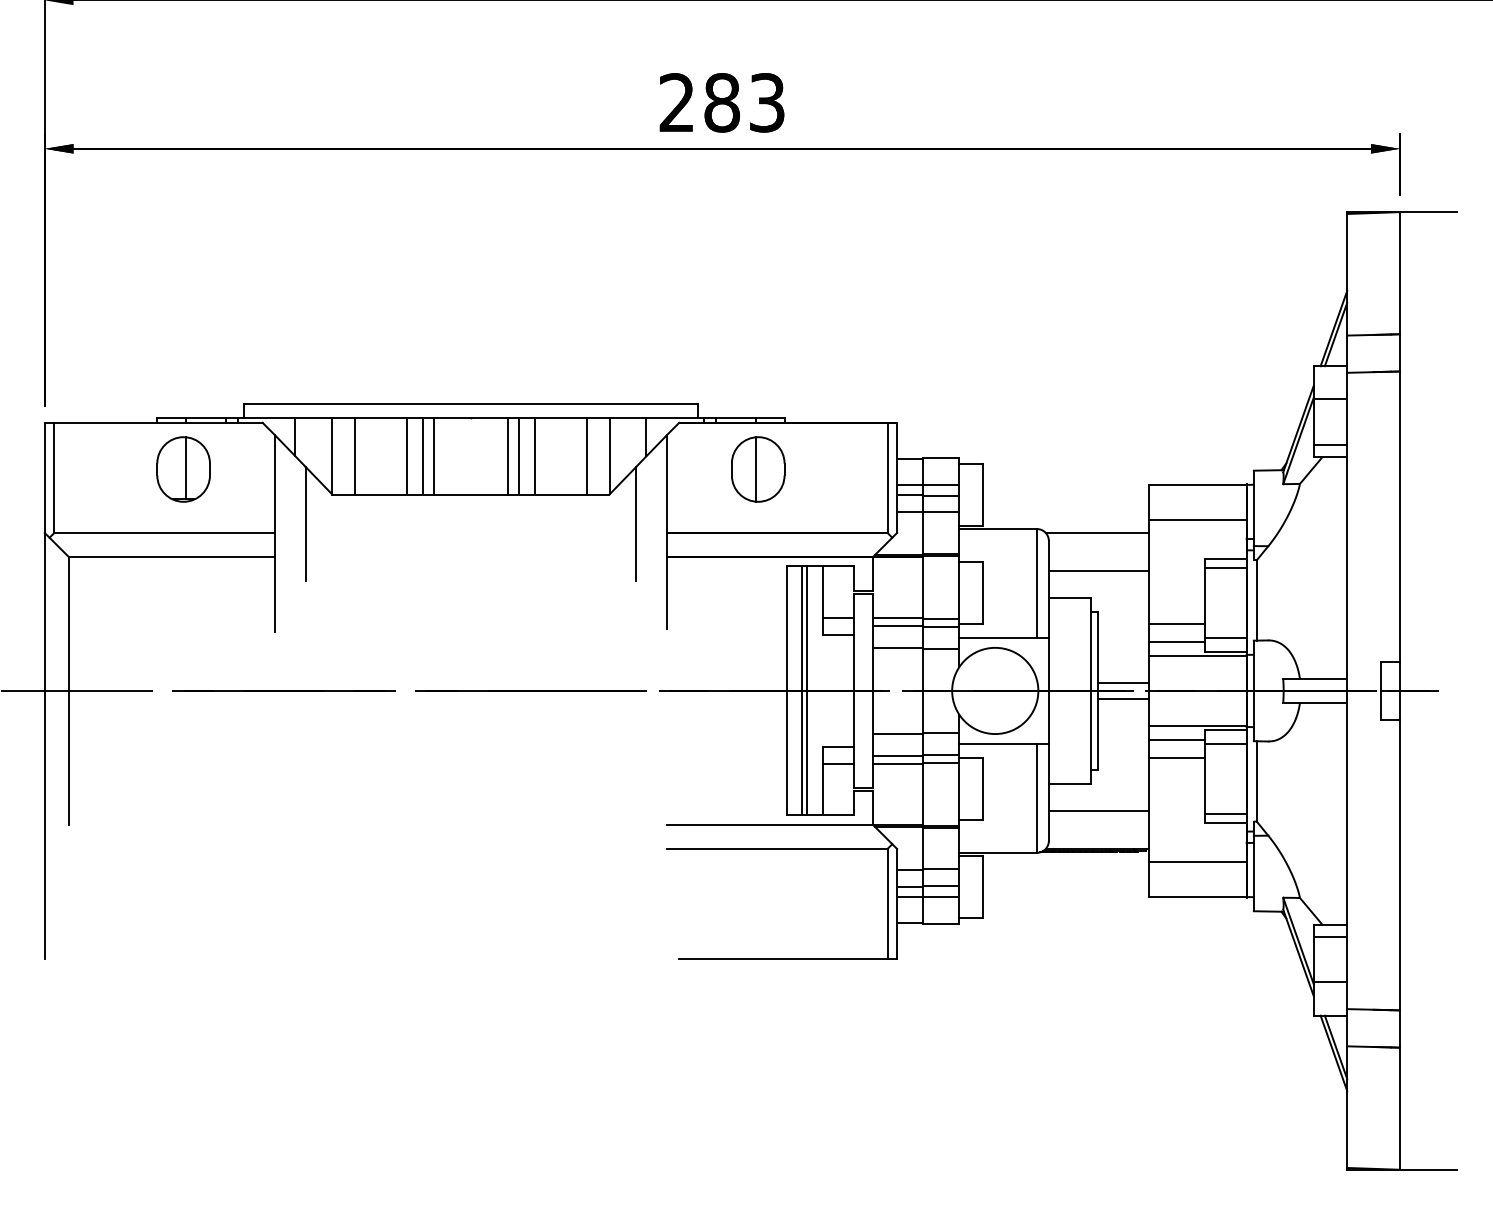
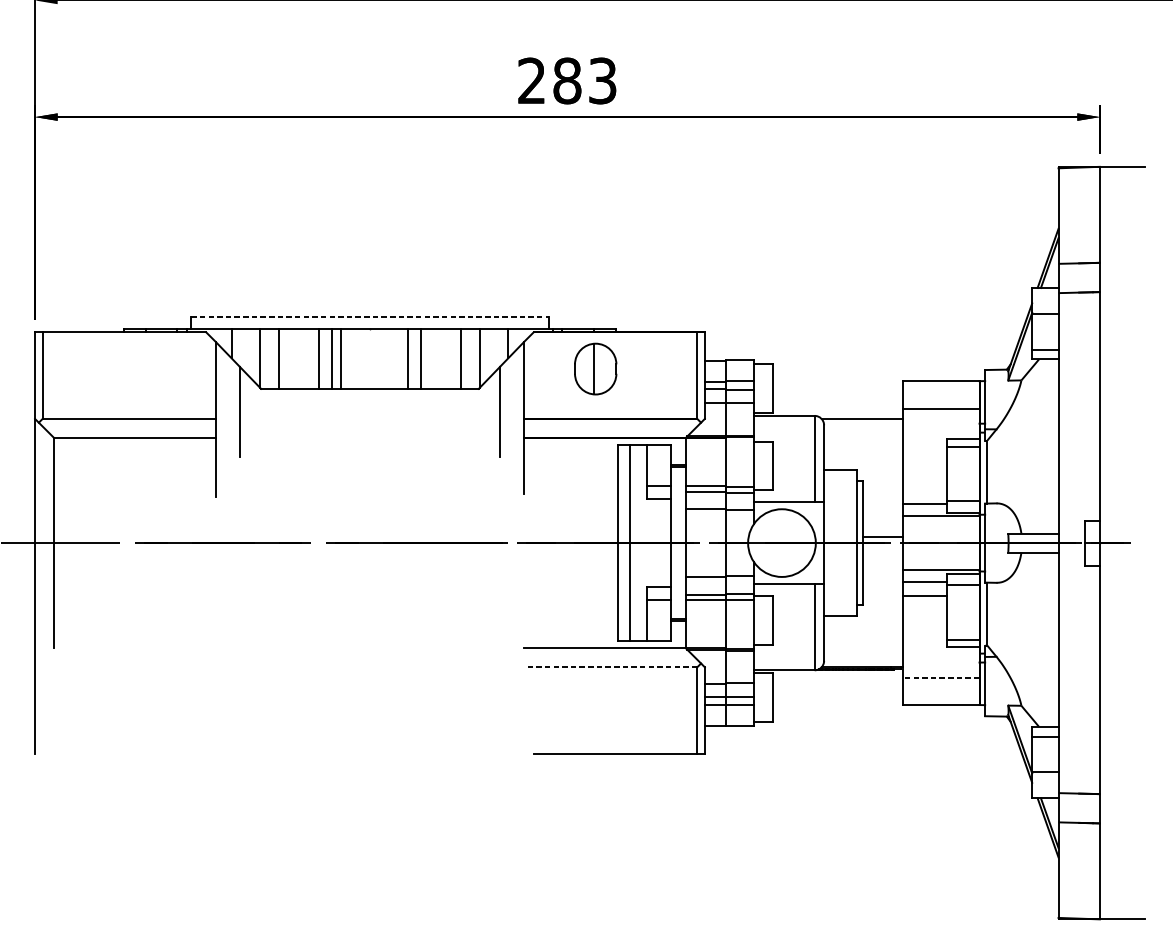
line: (471, 403) -> (370, 317), solid -> dashed
line: (507, 456) -> (398, 358), removed
part: (183, 469) -> (144, 369), removed
line: (1098, 571) -> (863, 449), removed
line: (1177, 623) -> (925, 490), removed
line: (807, 690) -> (634, 542), removed
line: (1123, 699) -> (882, 549), removed
line: (1098, 810) -> (863, 637), removed
line: (776, 848) -> (610, 666), solid -> dashed
line: (1198, 862) -> (941, 677), solid -> dashed

